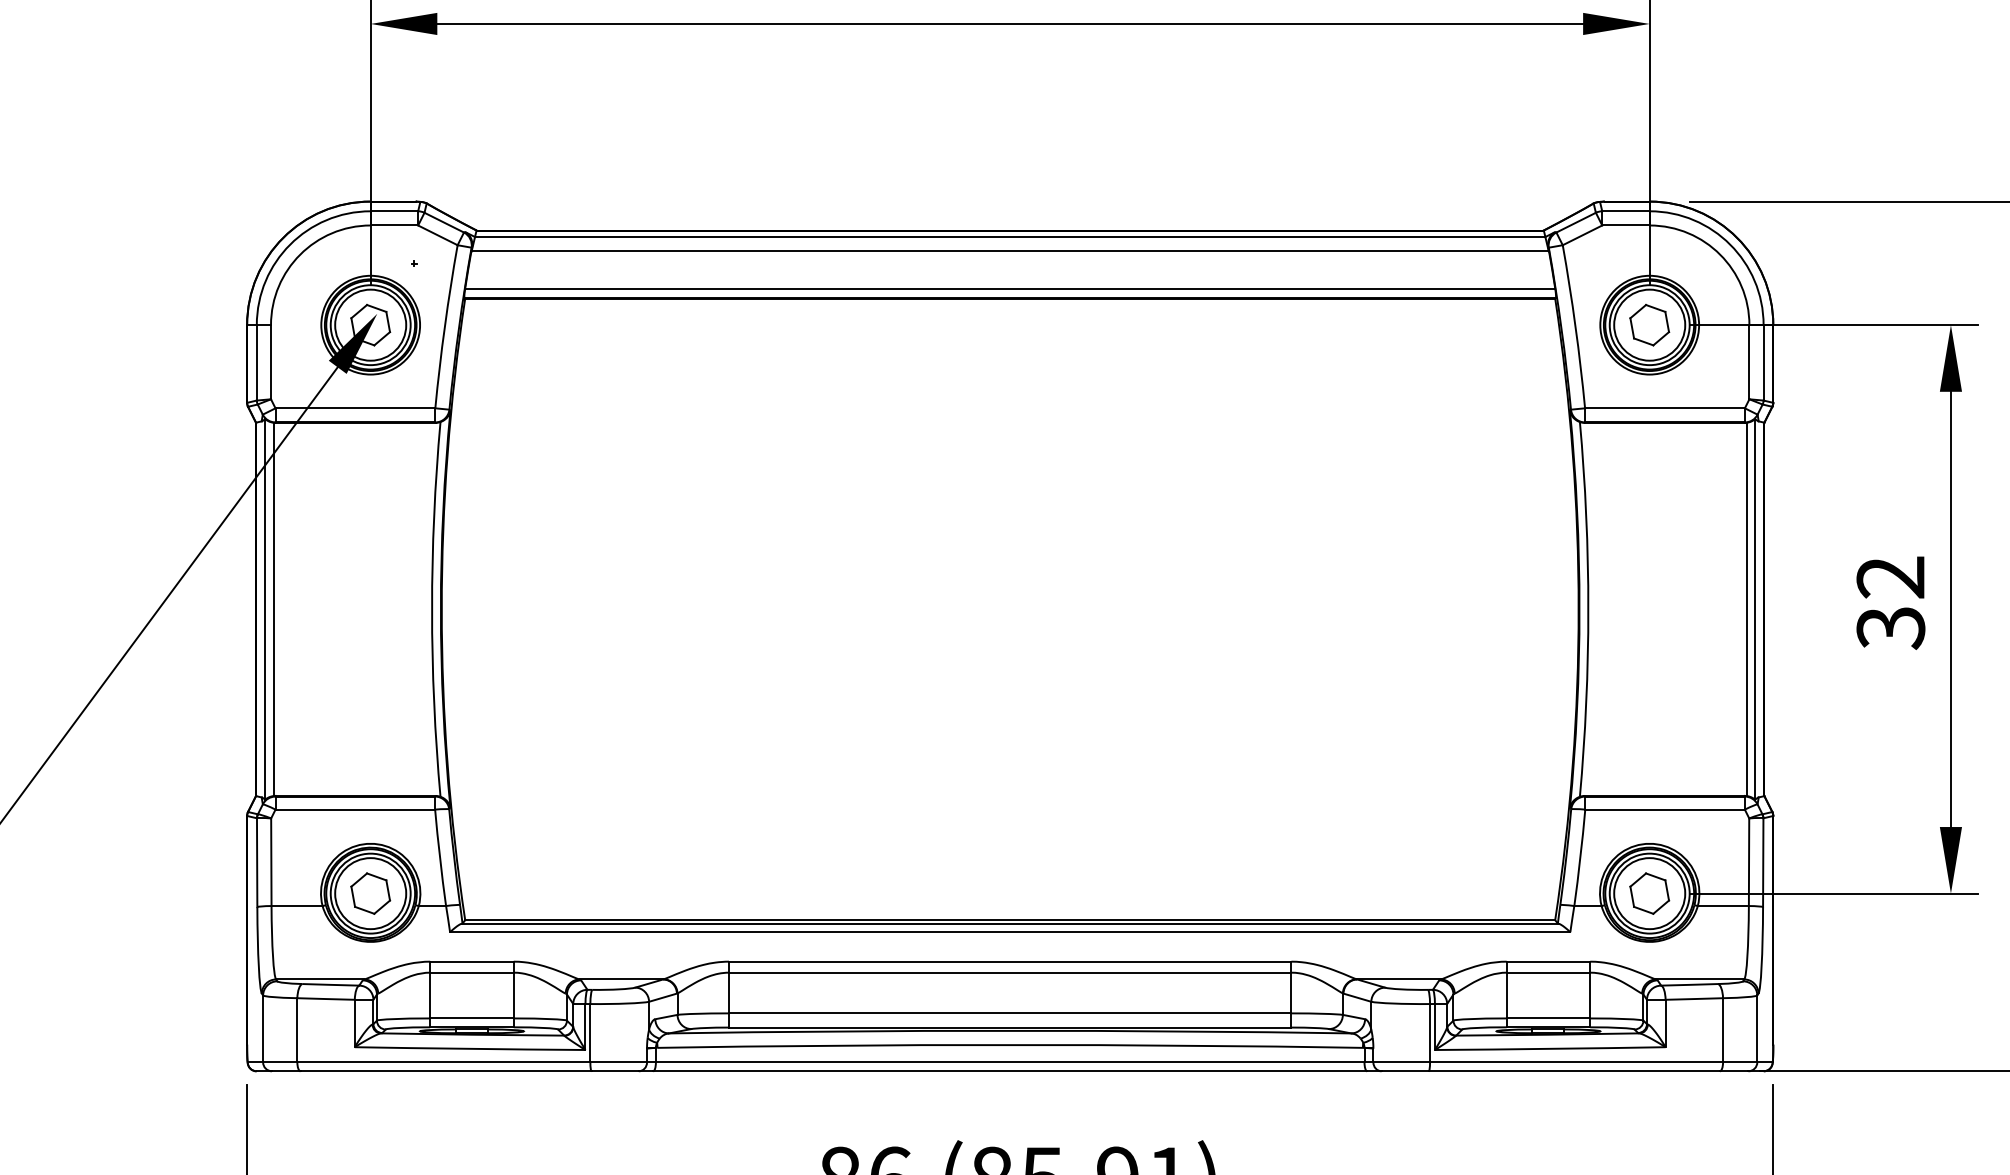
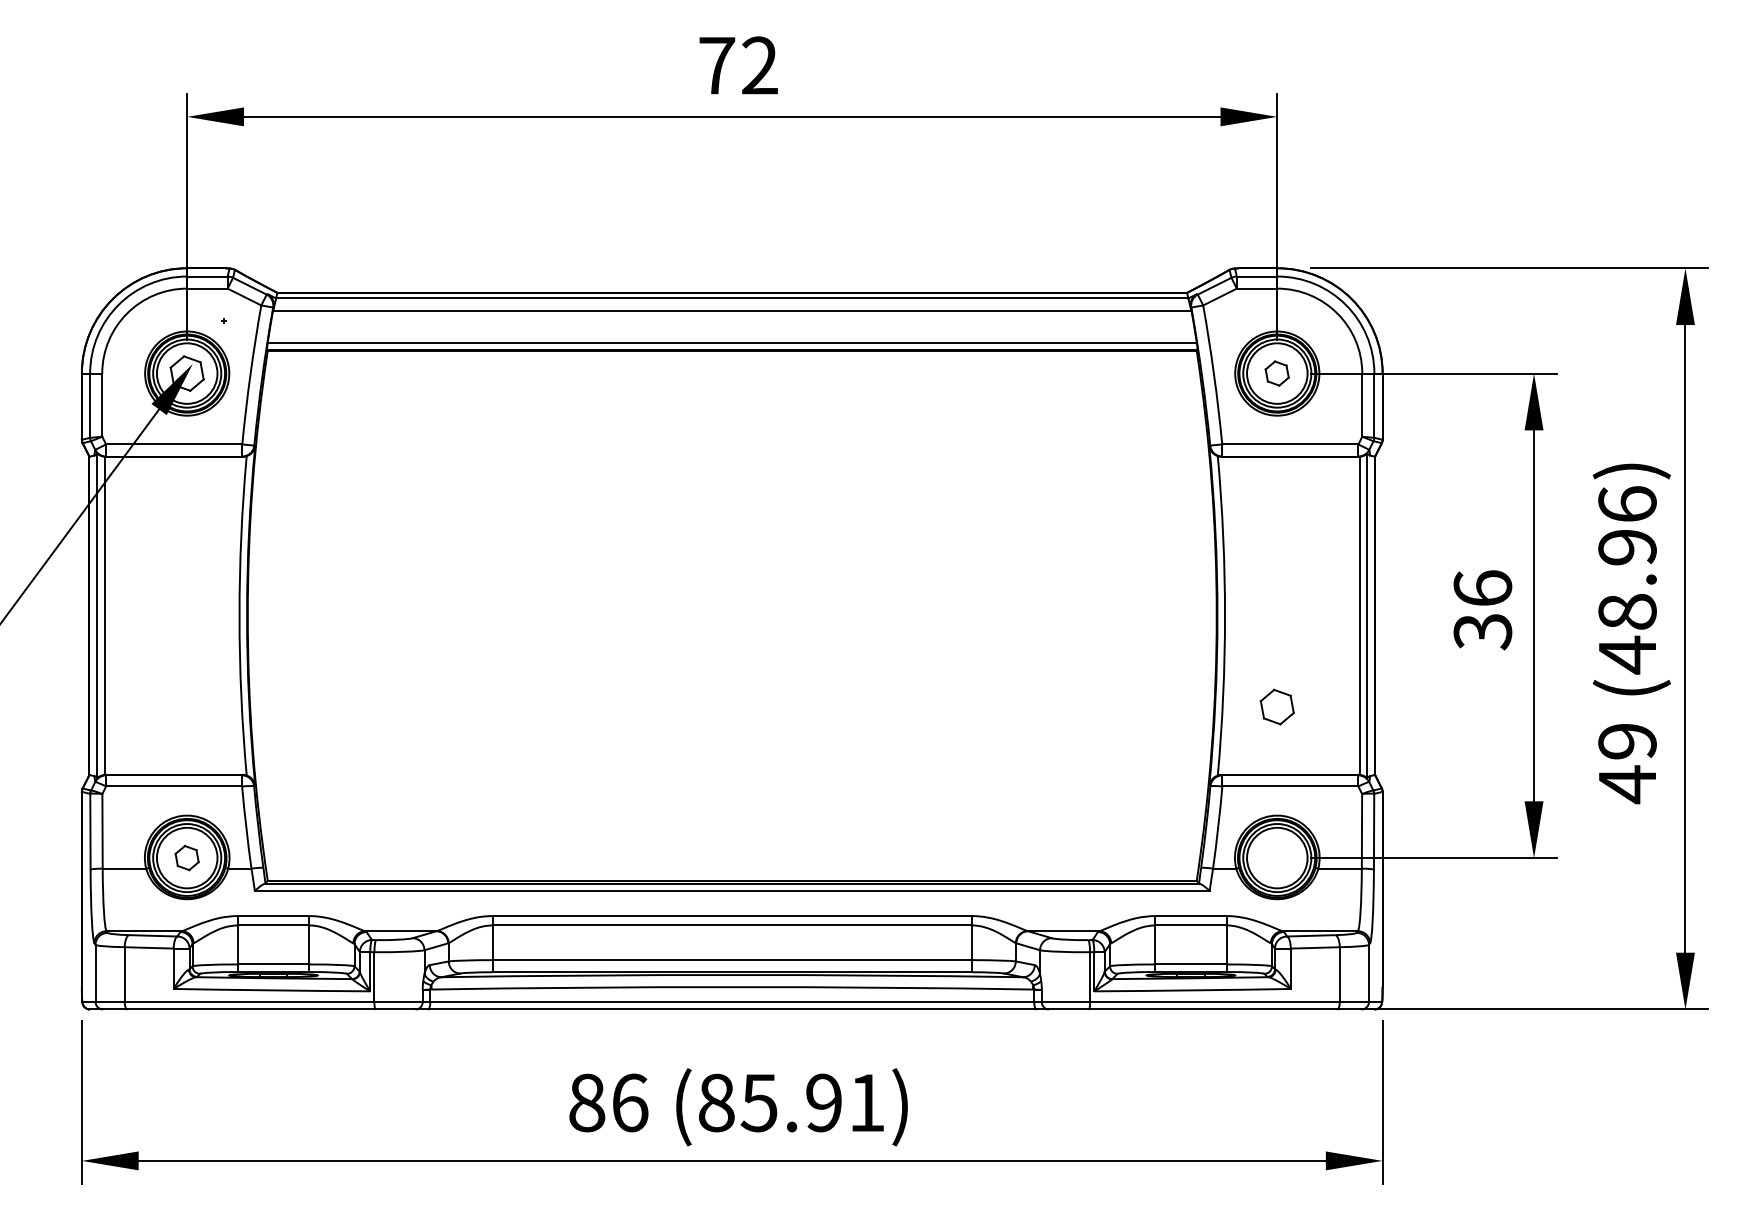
part: (1648, 325) -> (1276, 373), size x0.7
text: (1890, 577) -> (1482, 588), 32 -> 36
part: (369, 892) -> (186, 857), size x0.7
part: (1648, 892) -> (1276, 706), moved

